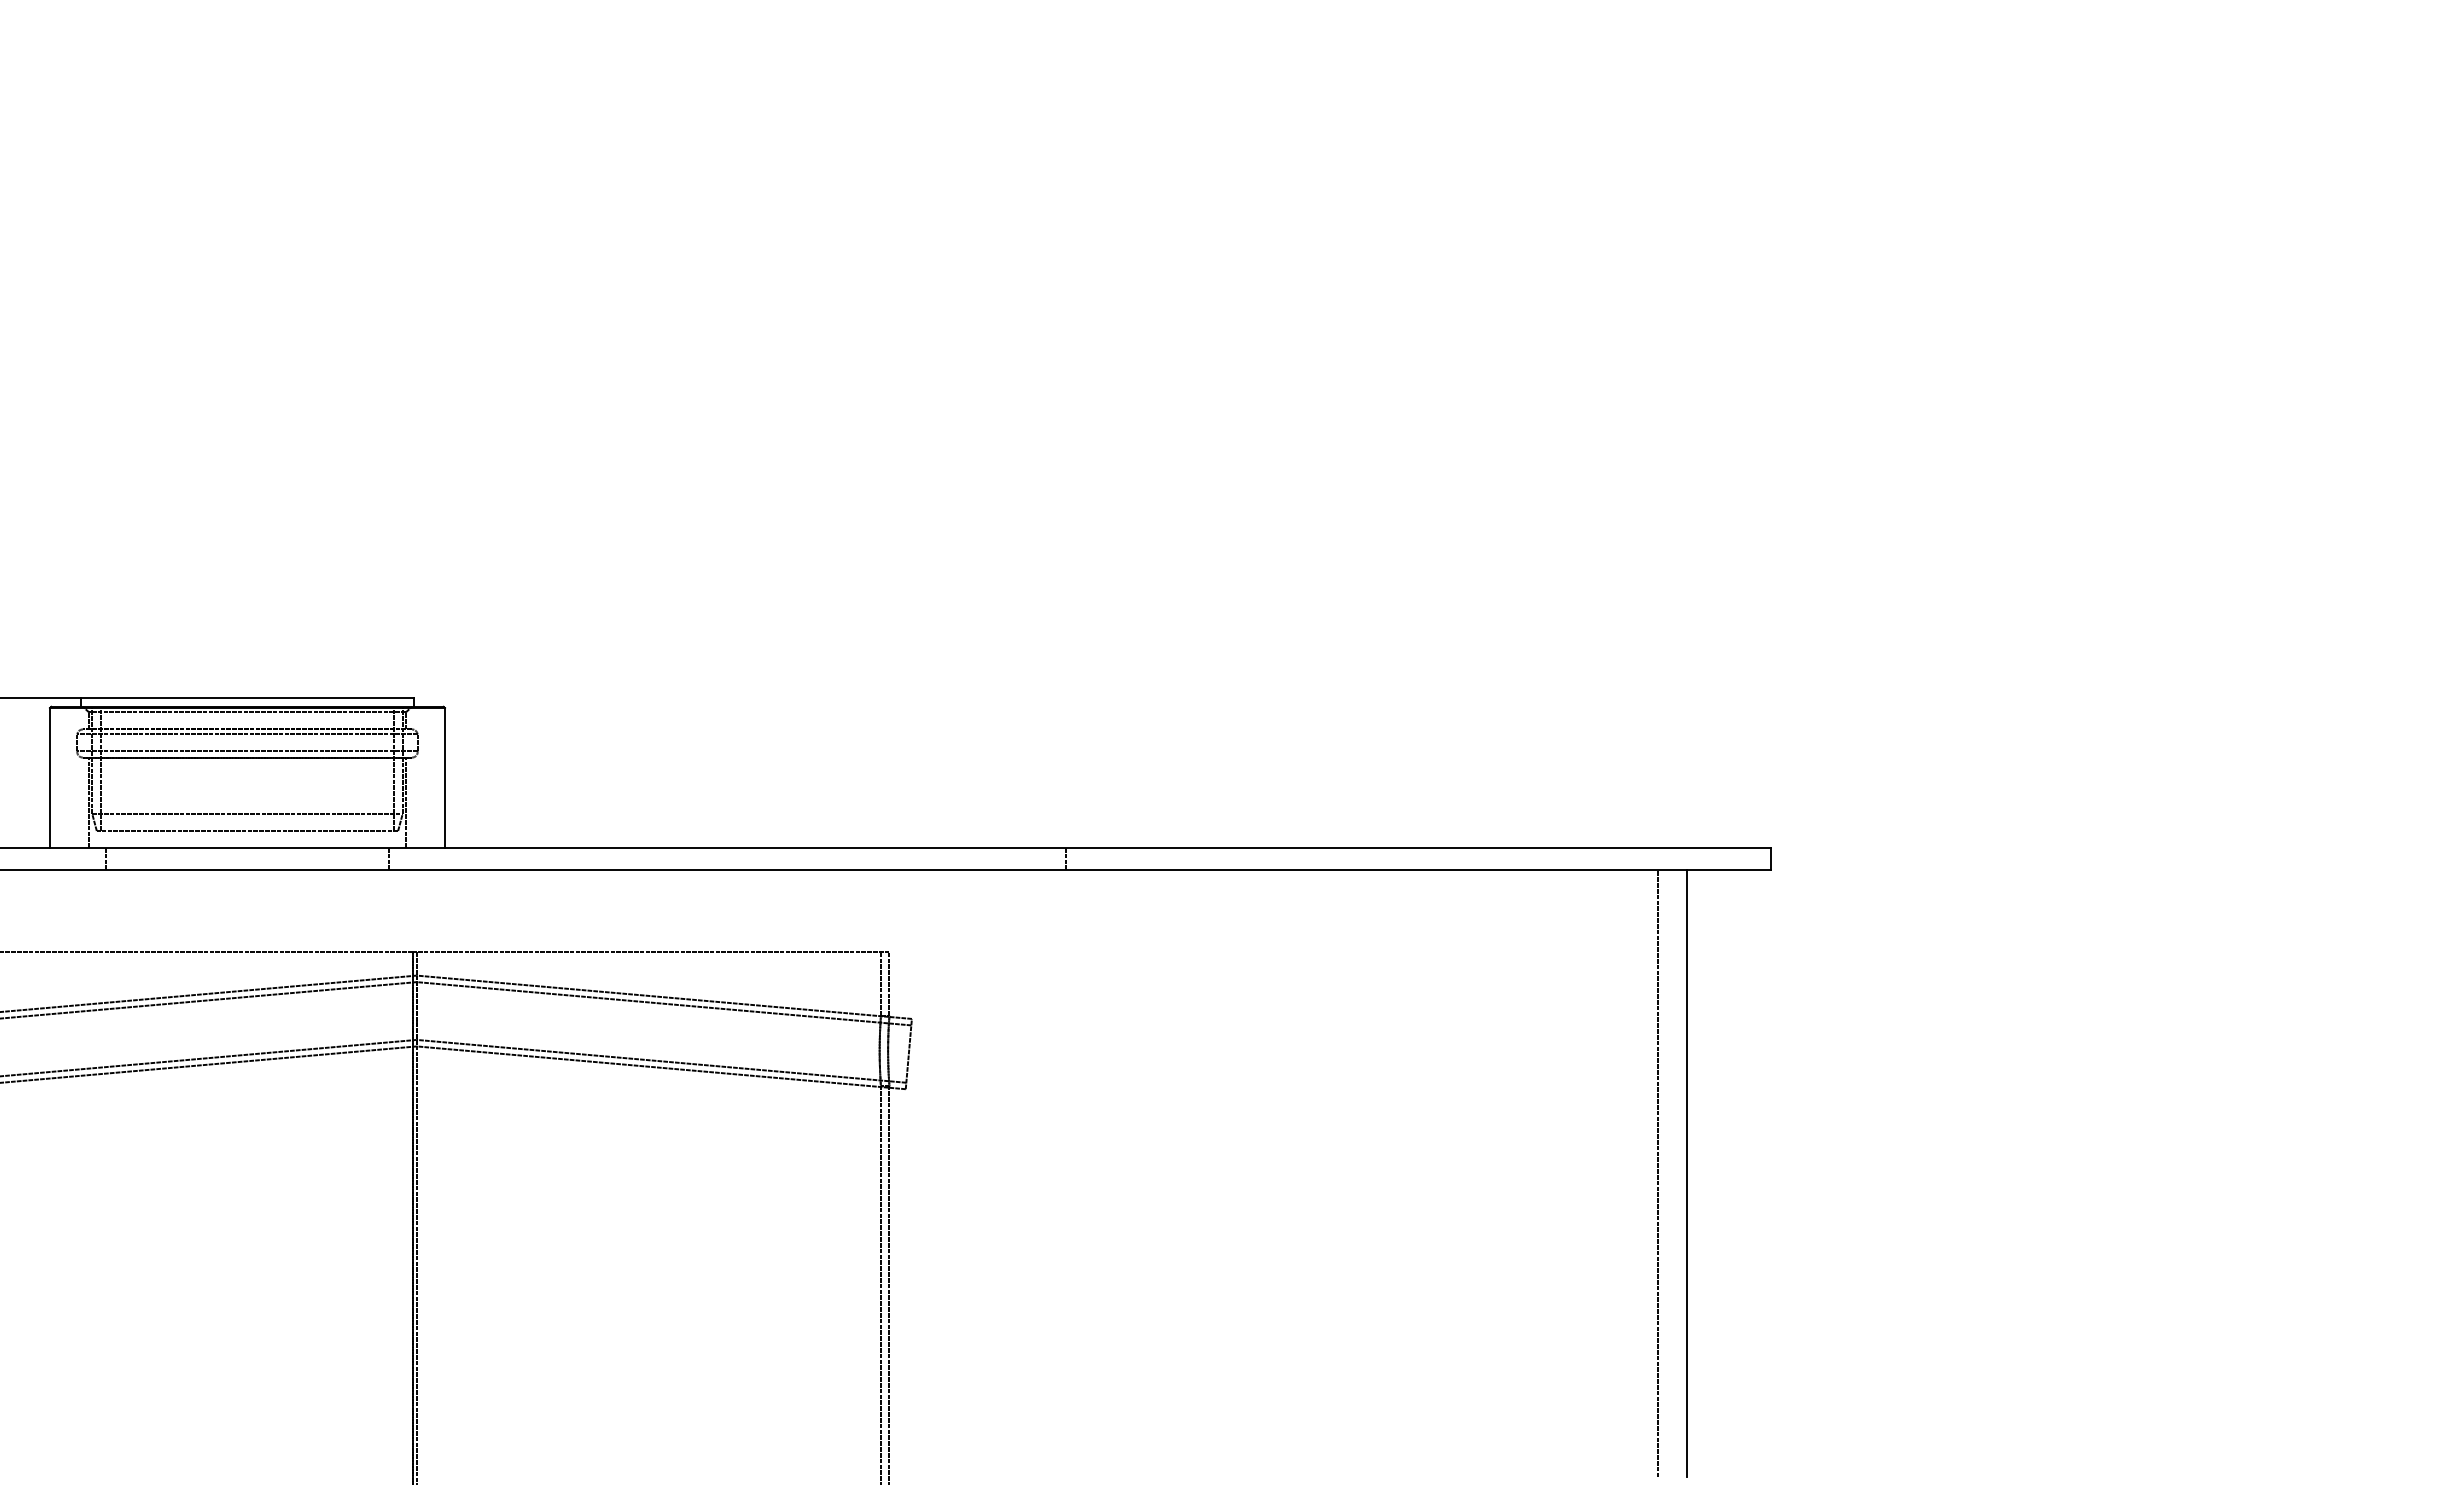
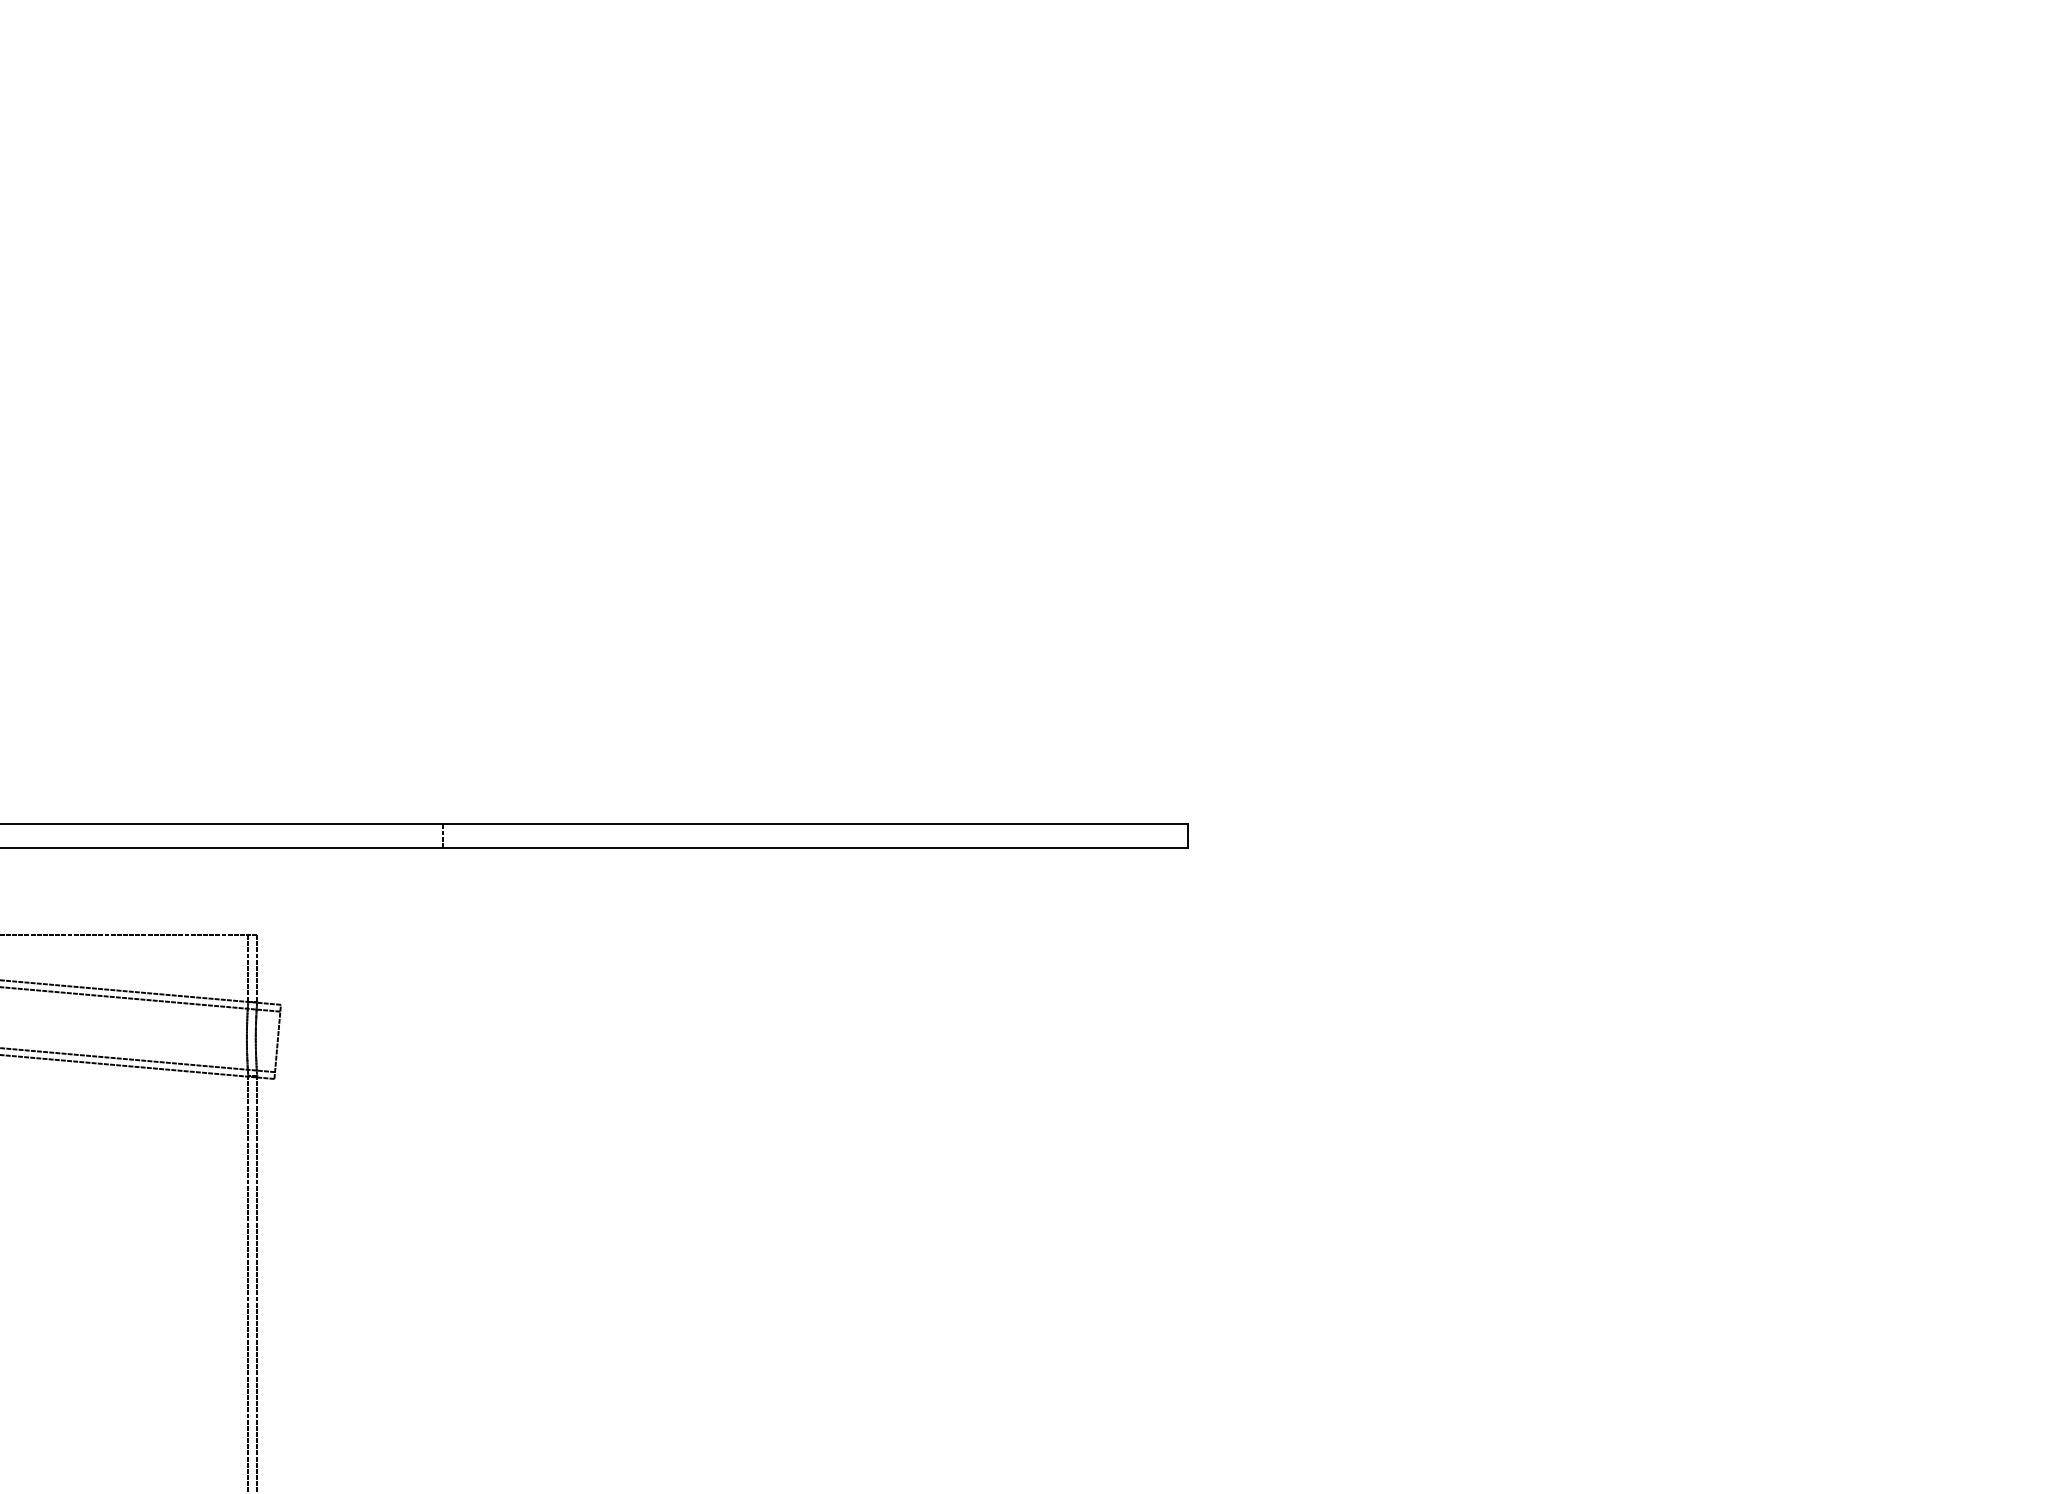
line: (1658, 1173) -> (1068, 1167), removed
line: (1686, 1173) -> (1098, 1167), removed

